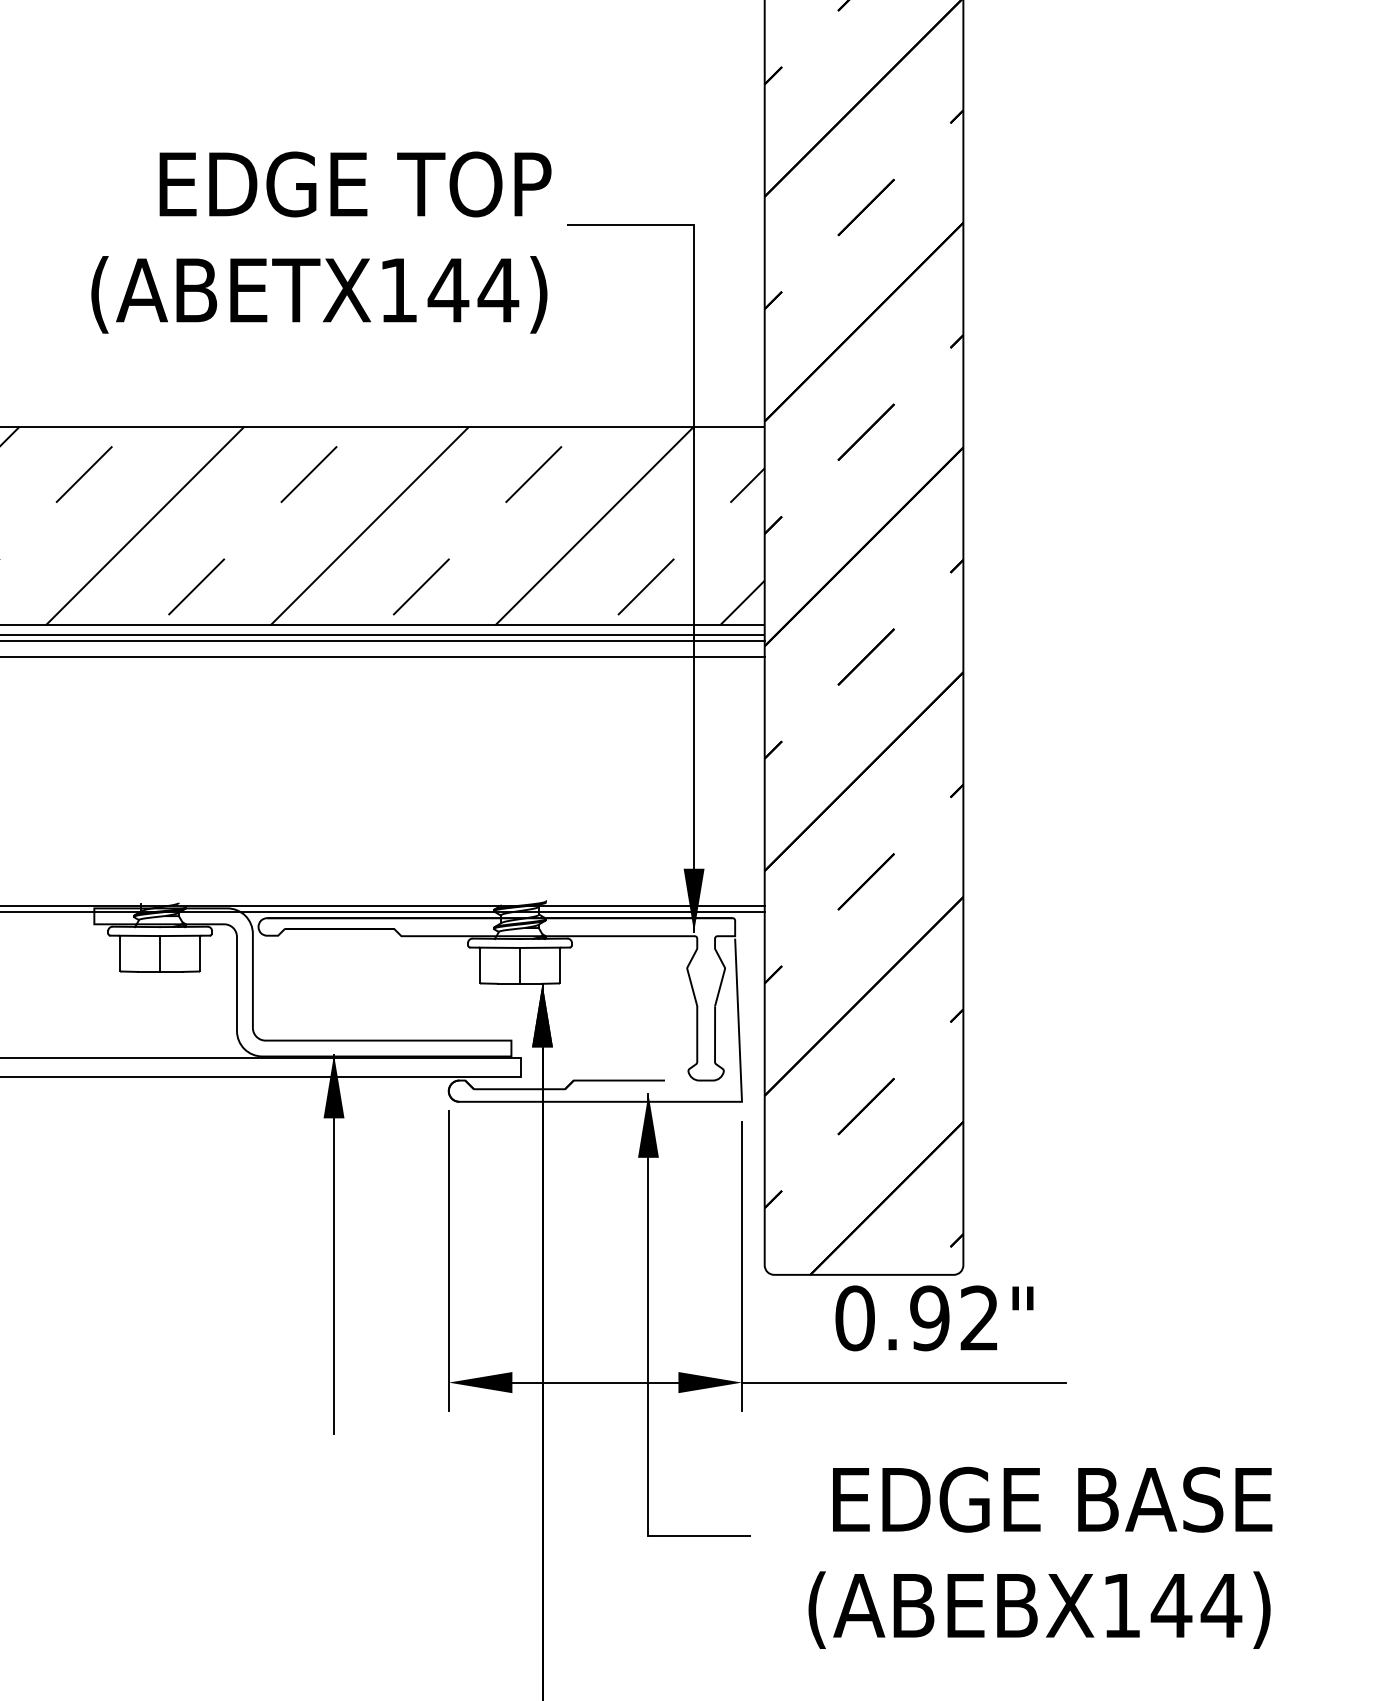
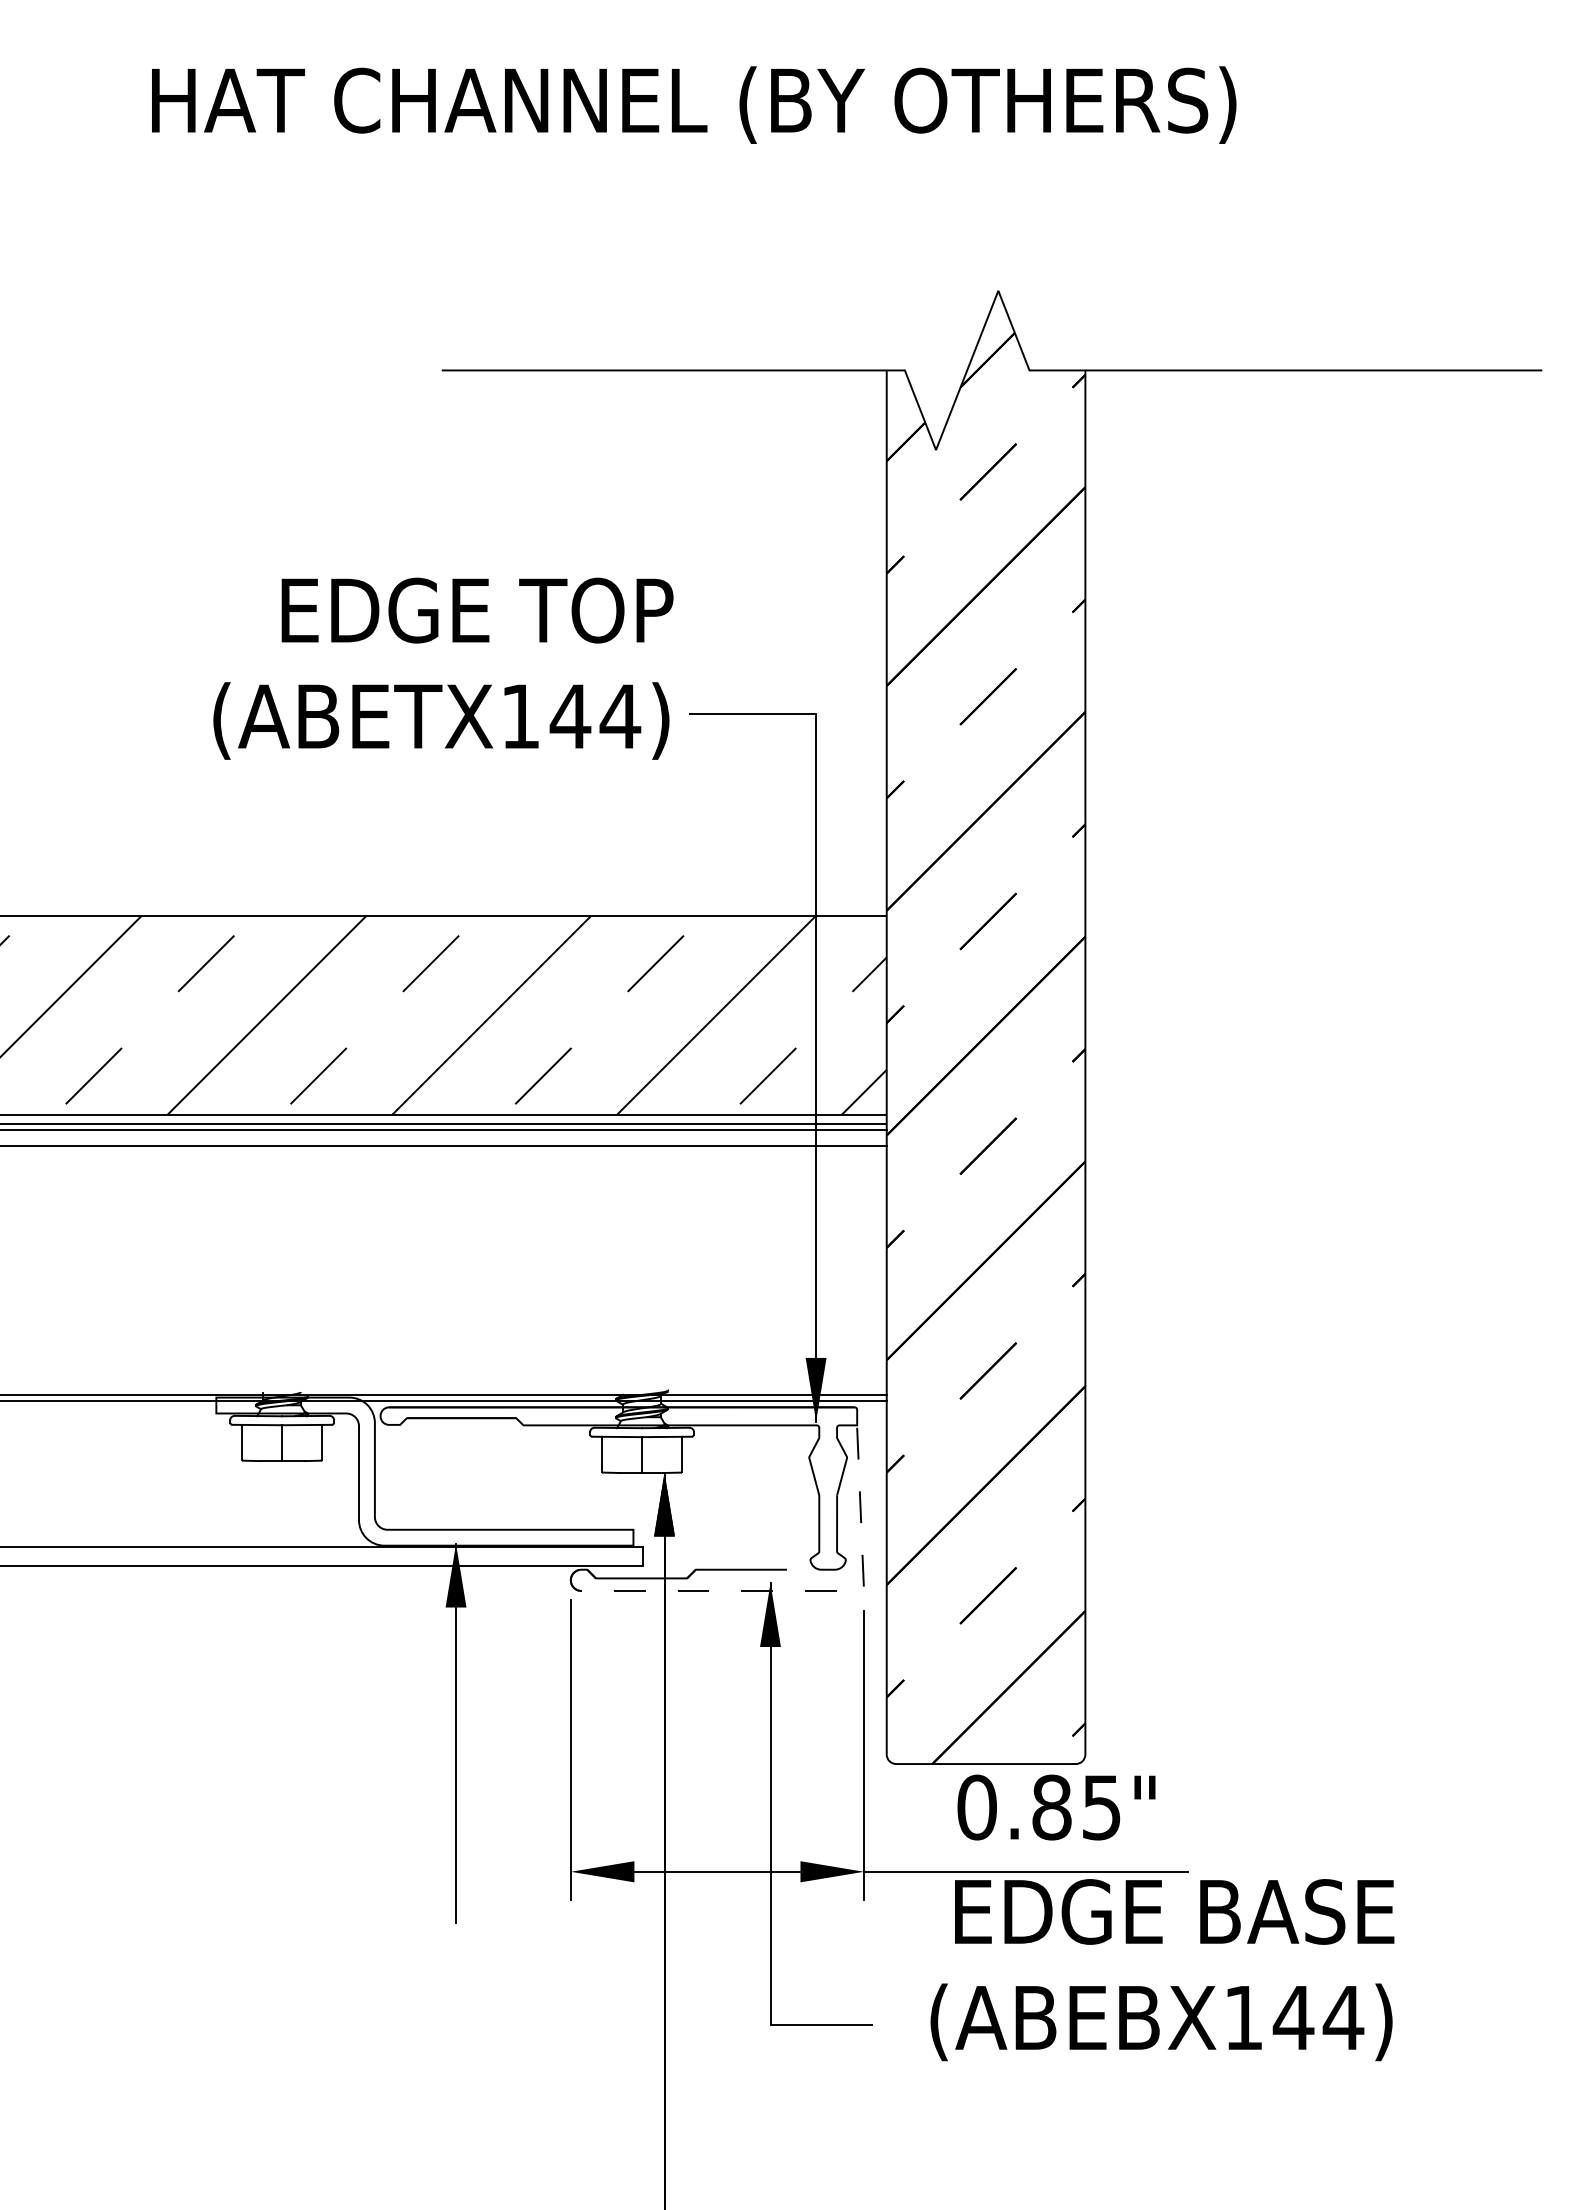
text: (321, 242) -> (443, 668), moved
line: (651, 1101) -> (773, 1590), solid -> dashed
text: (954, 1318) -> (1076, 1807), 0.92" -> 0.85"
text: (1040, 1558) -> (1162, 1970), moved

